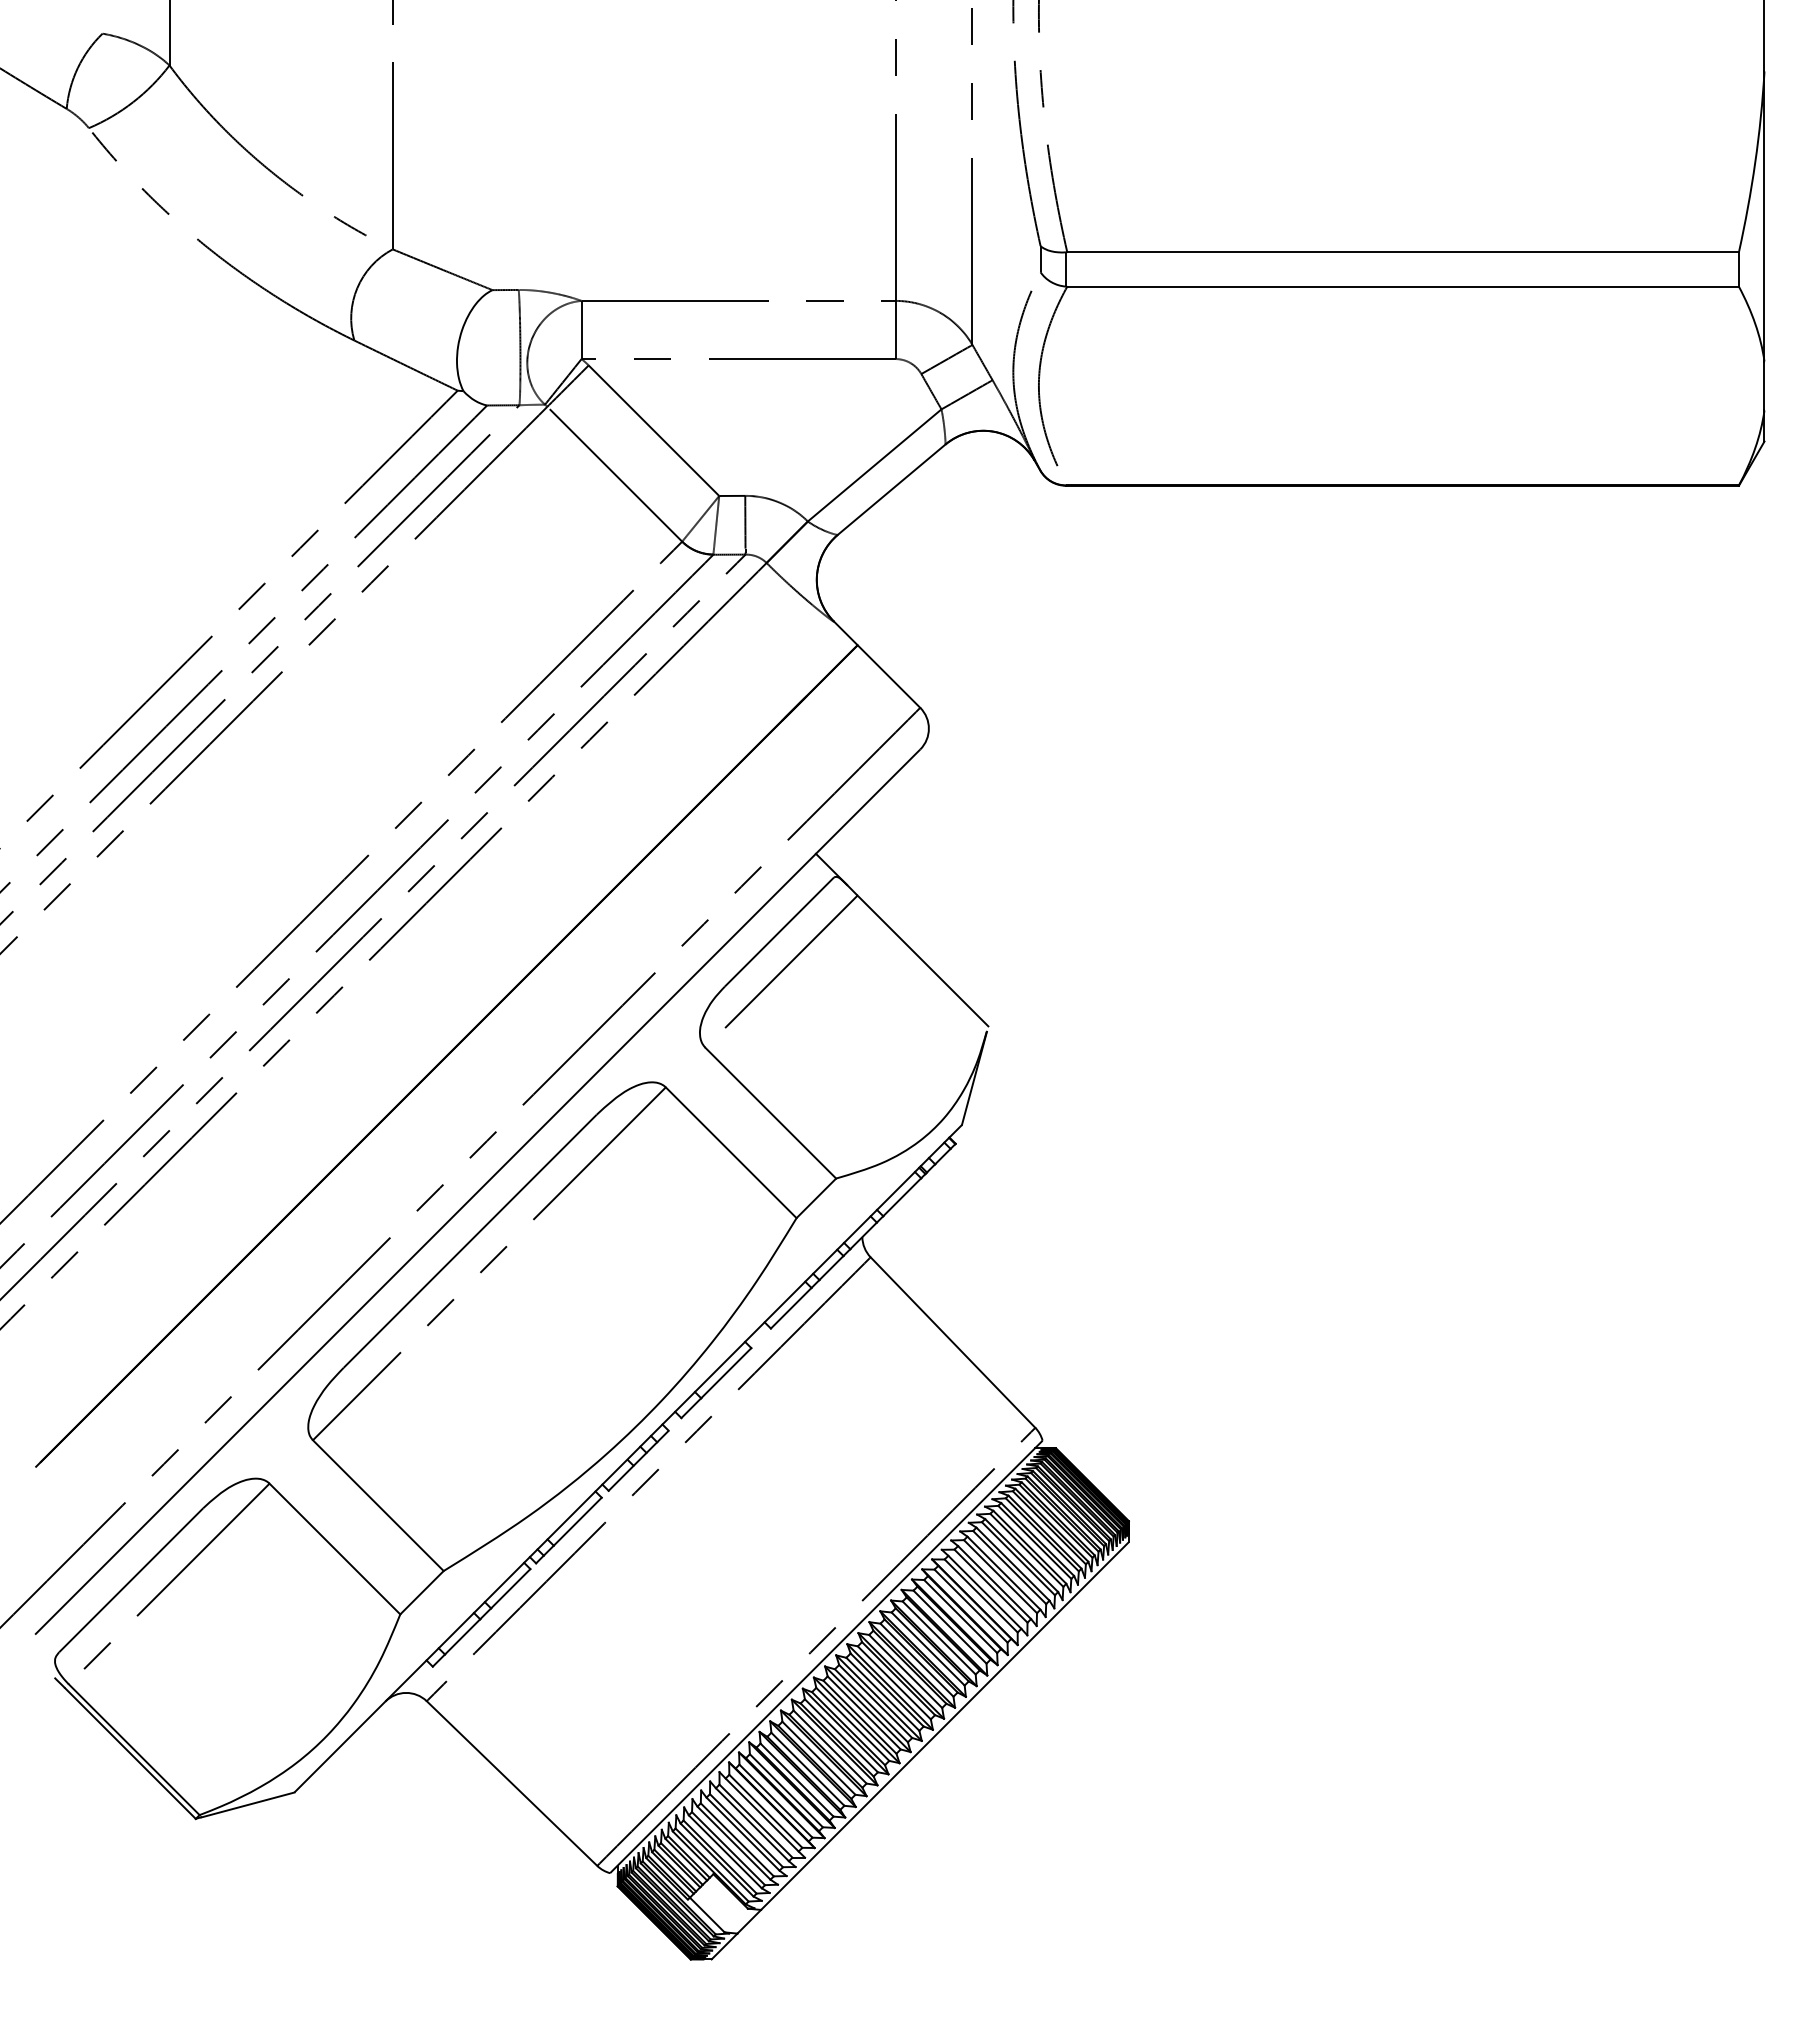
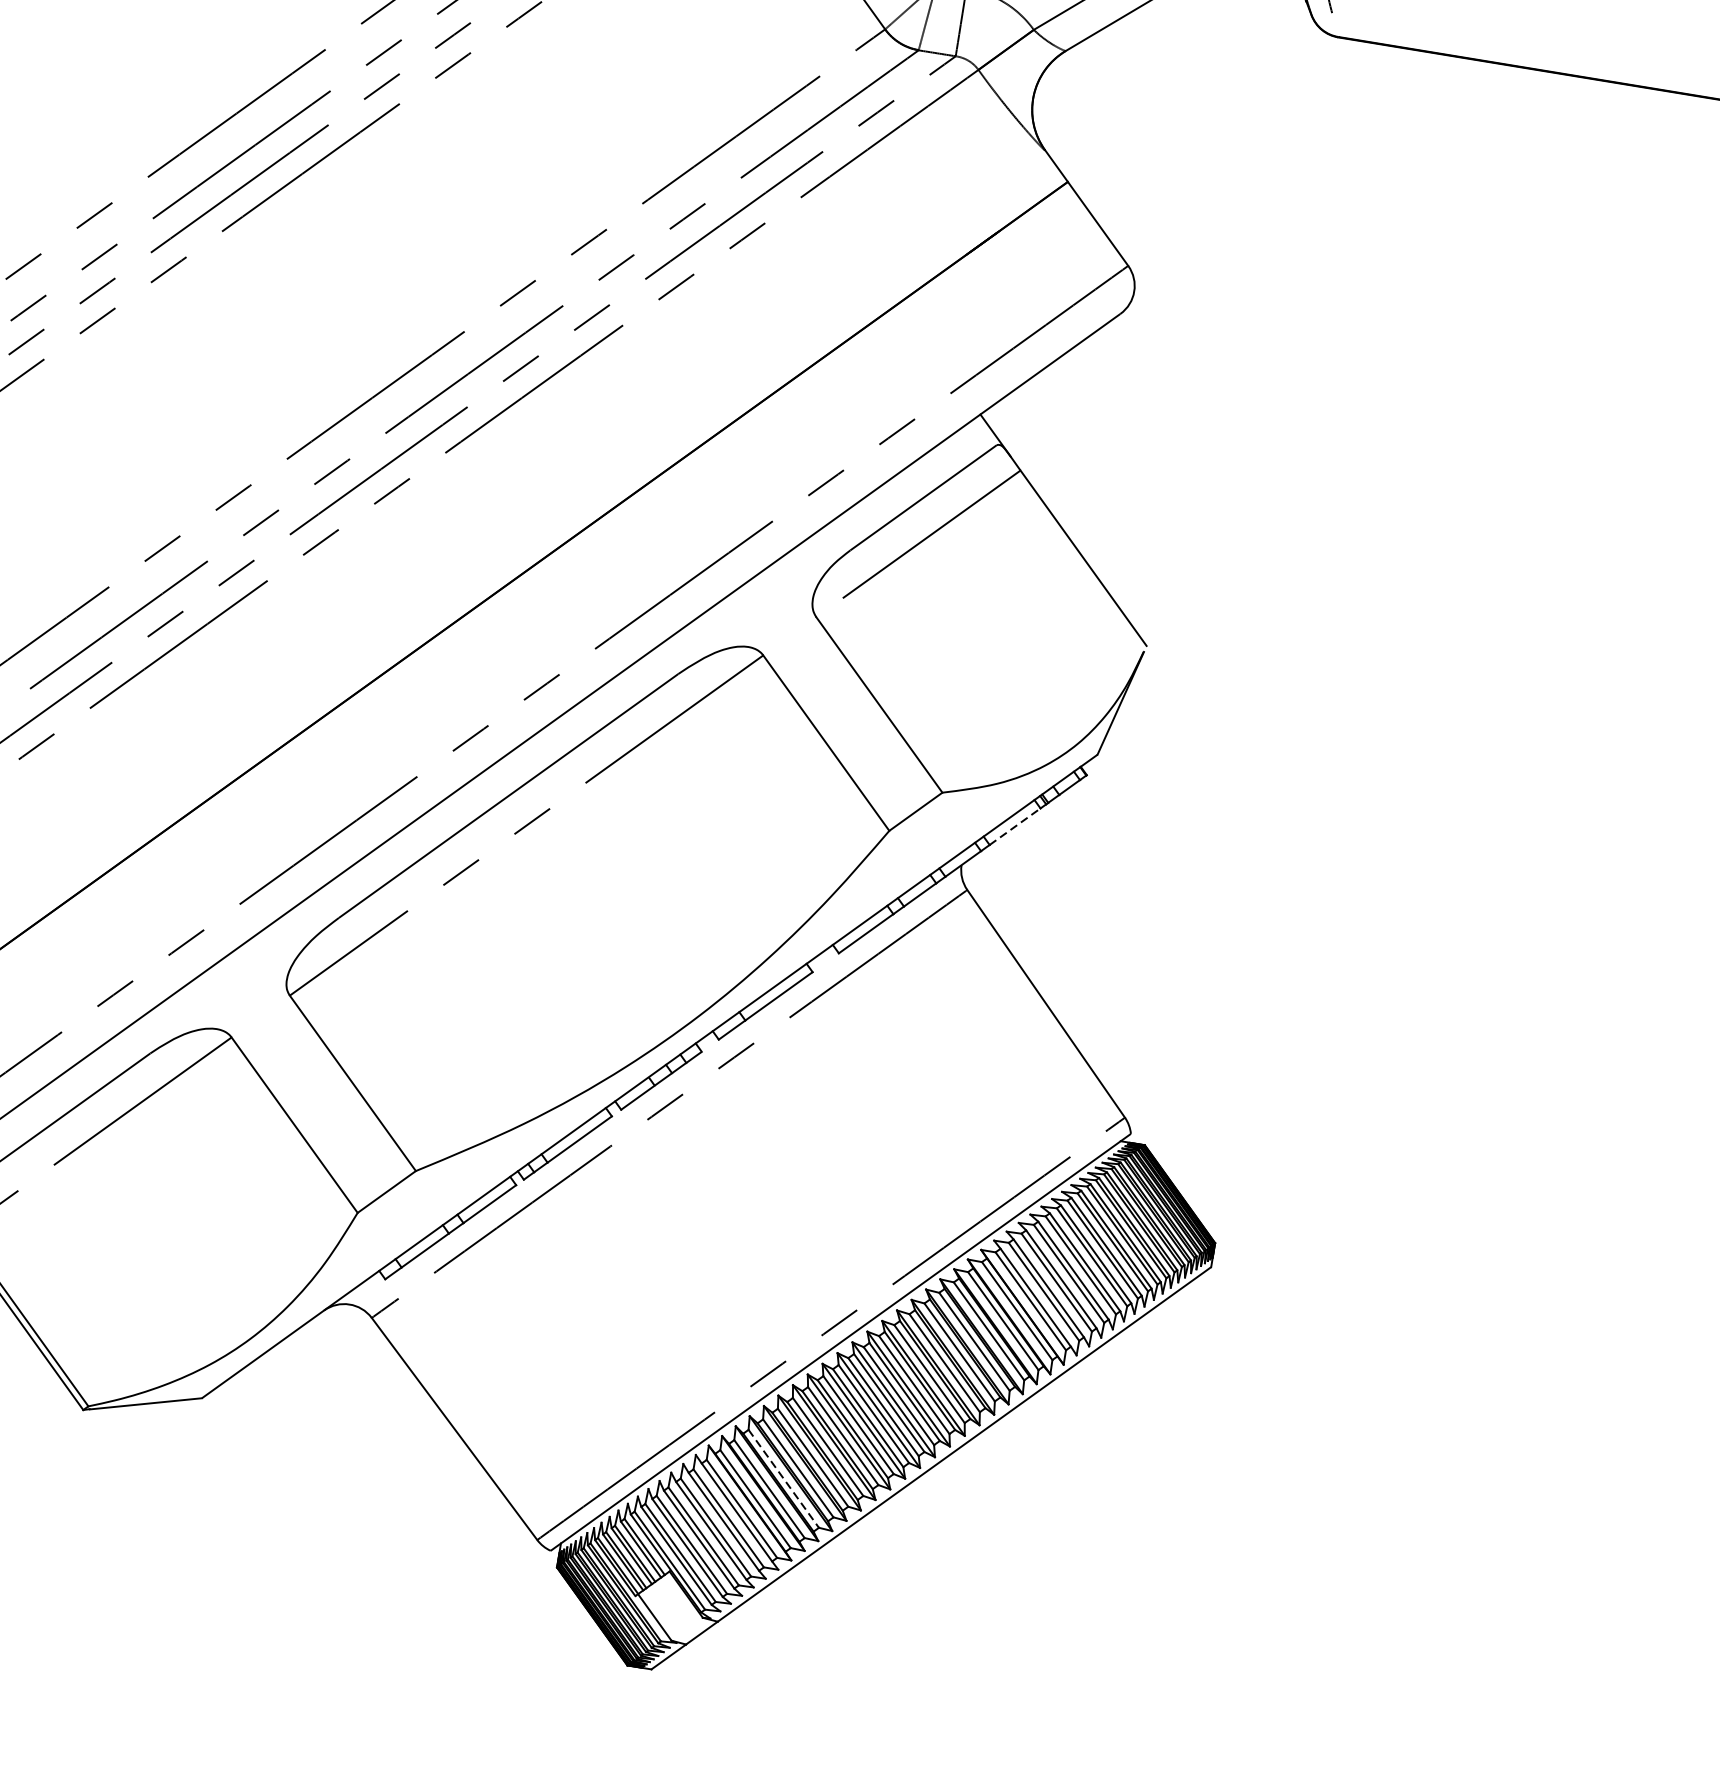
line: (902, 1197) -> (1015, 827), solid -> dashed
line: (797, 1780) -> (784, 1479), solid -> dashed

